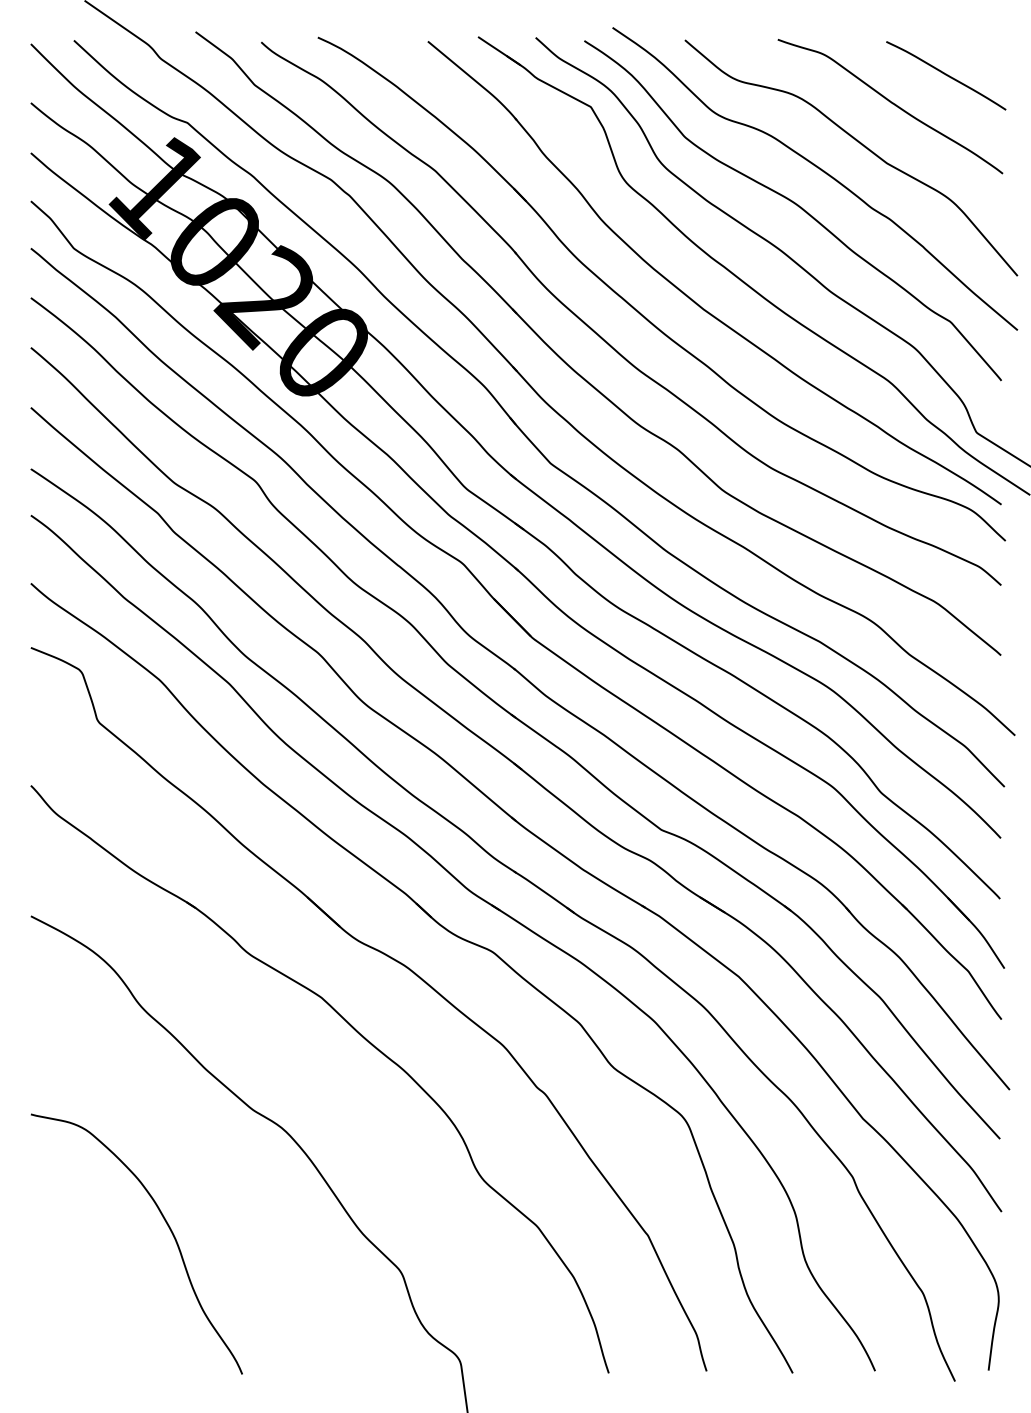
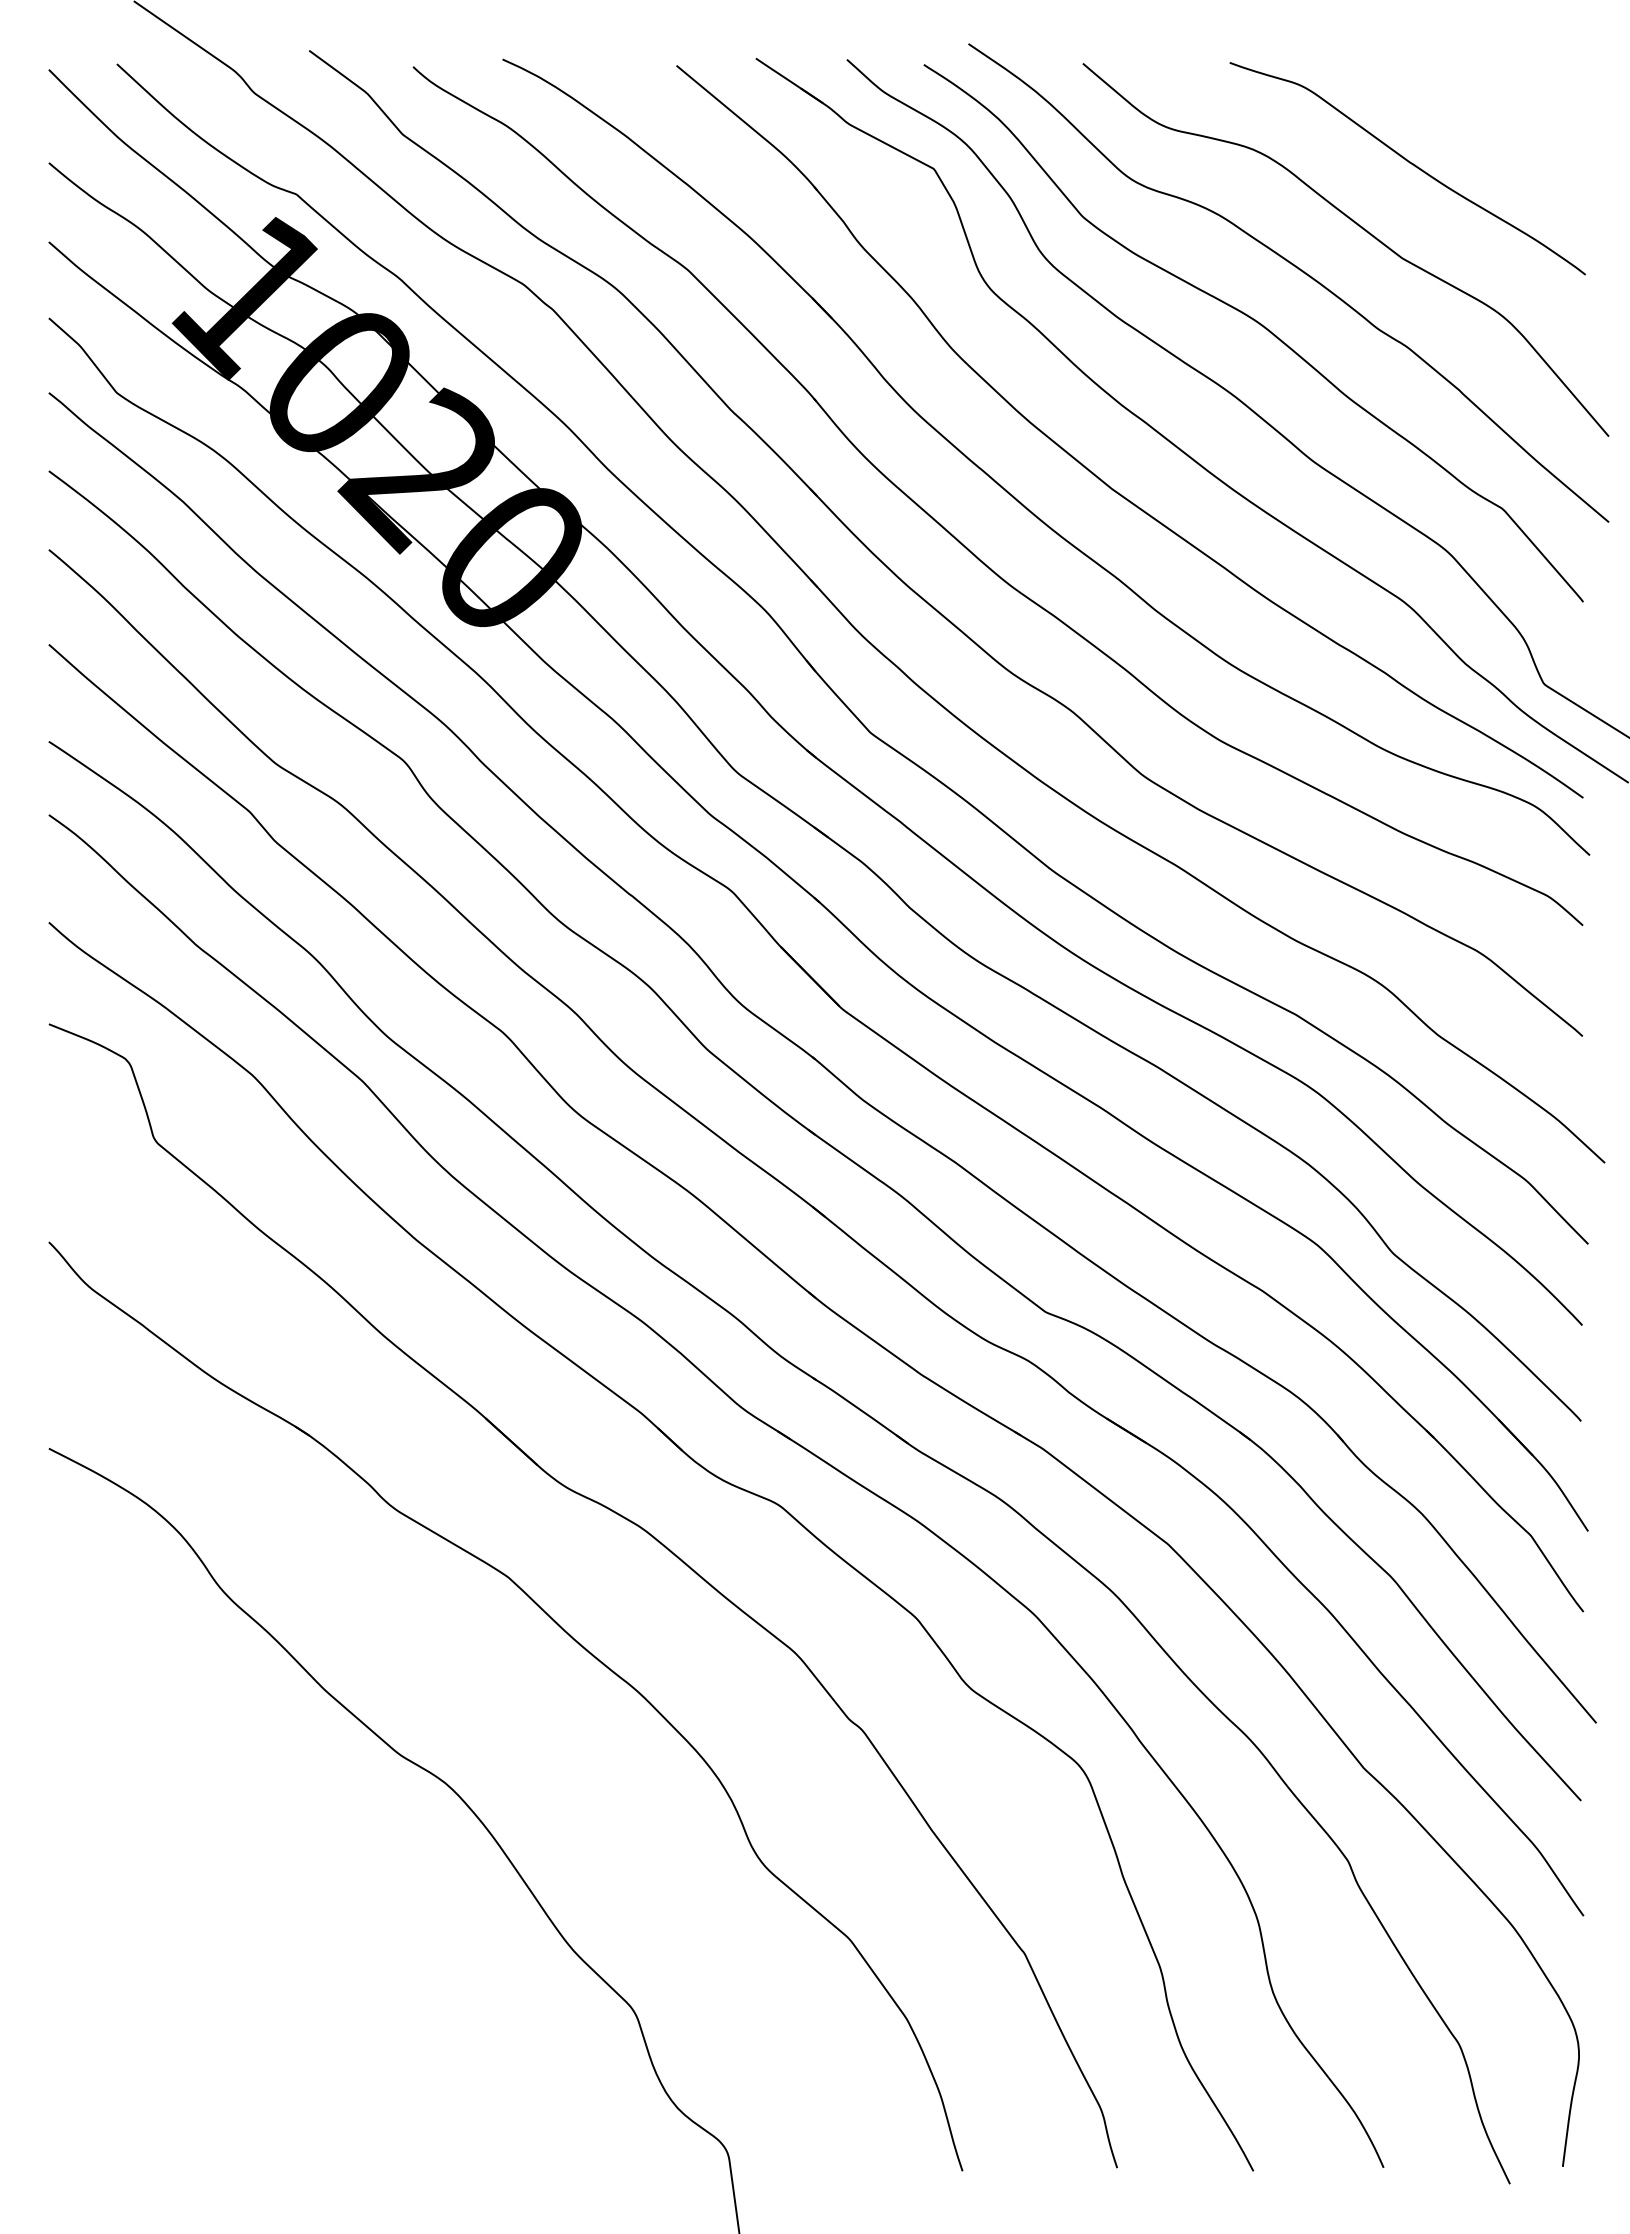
curve: (946, 75) -> (1496, 119), removed
curve: (167, 1226) -> (264, 1939), removed

